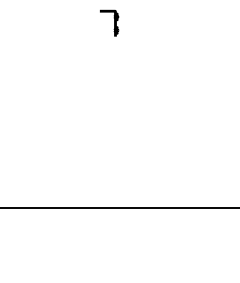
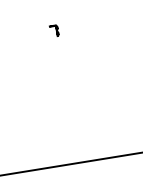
part: (109, 22) -> (54, 30), size x0.6

